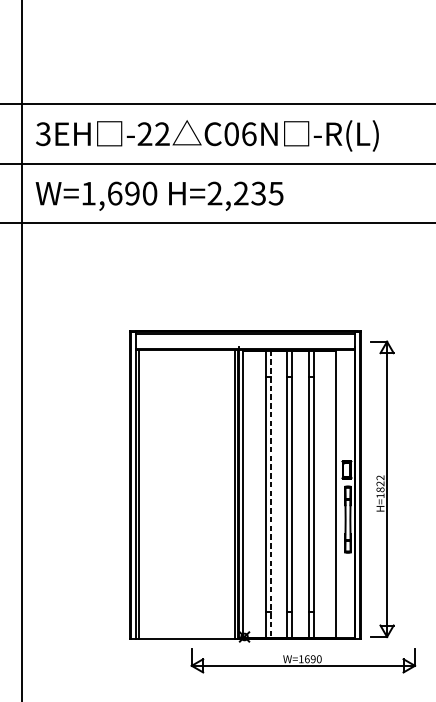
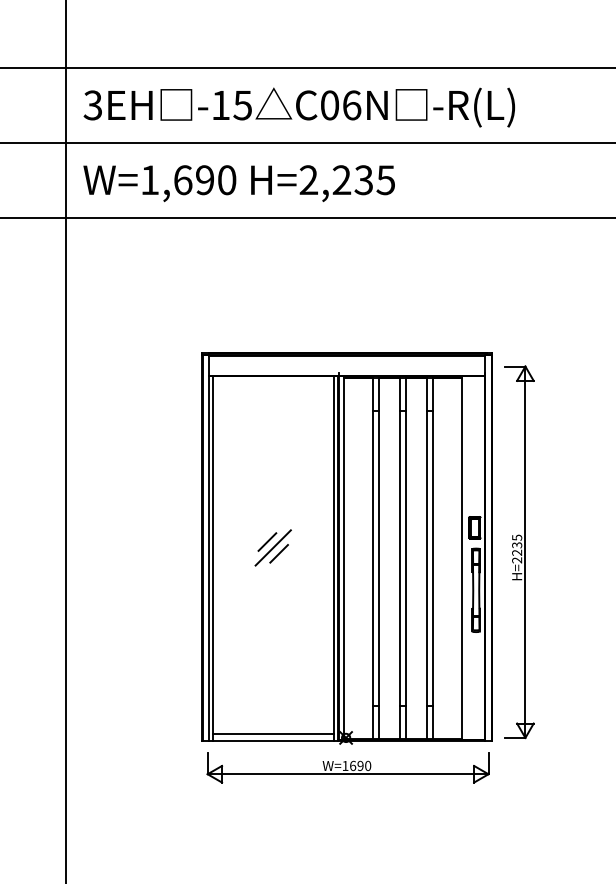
text: (153, 134) -> (231, 105), -22 -> -15
line: (182, 480) -> (267, 541), added
line: (186, 485) -> (272, 547), added
text: (380, 486) -> (517, 548), H=1822 -> H=2235
line: (190, 490) -> (278, 553), added
line: (270, 494) -> (378, 558), dashed -> solid
line: (186, 634) -> (273, 734), added
part: (302, 660) -> (347, 767), moved

